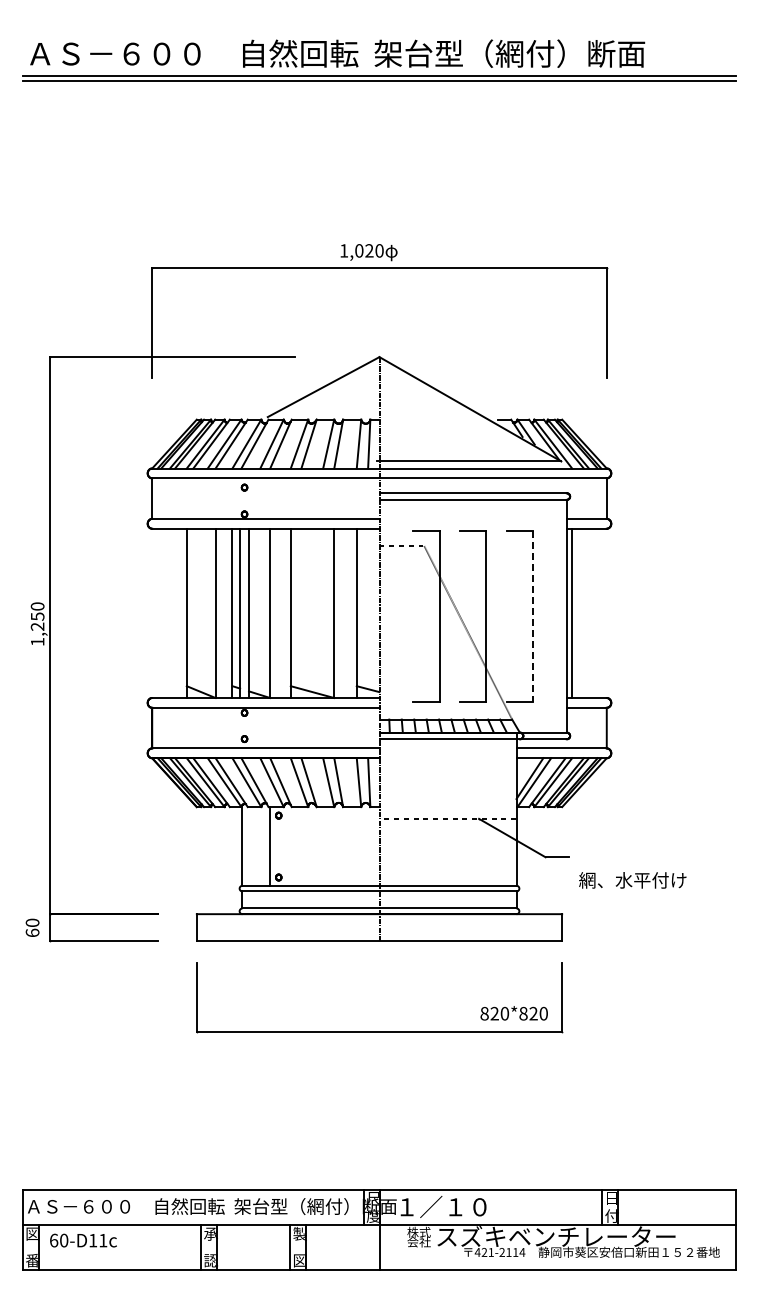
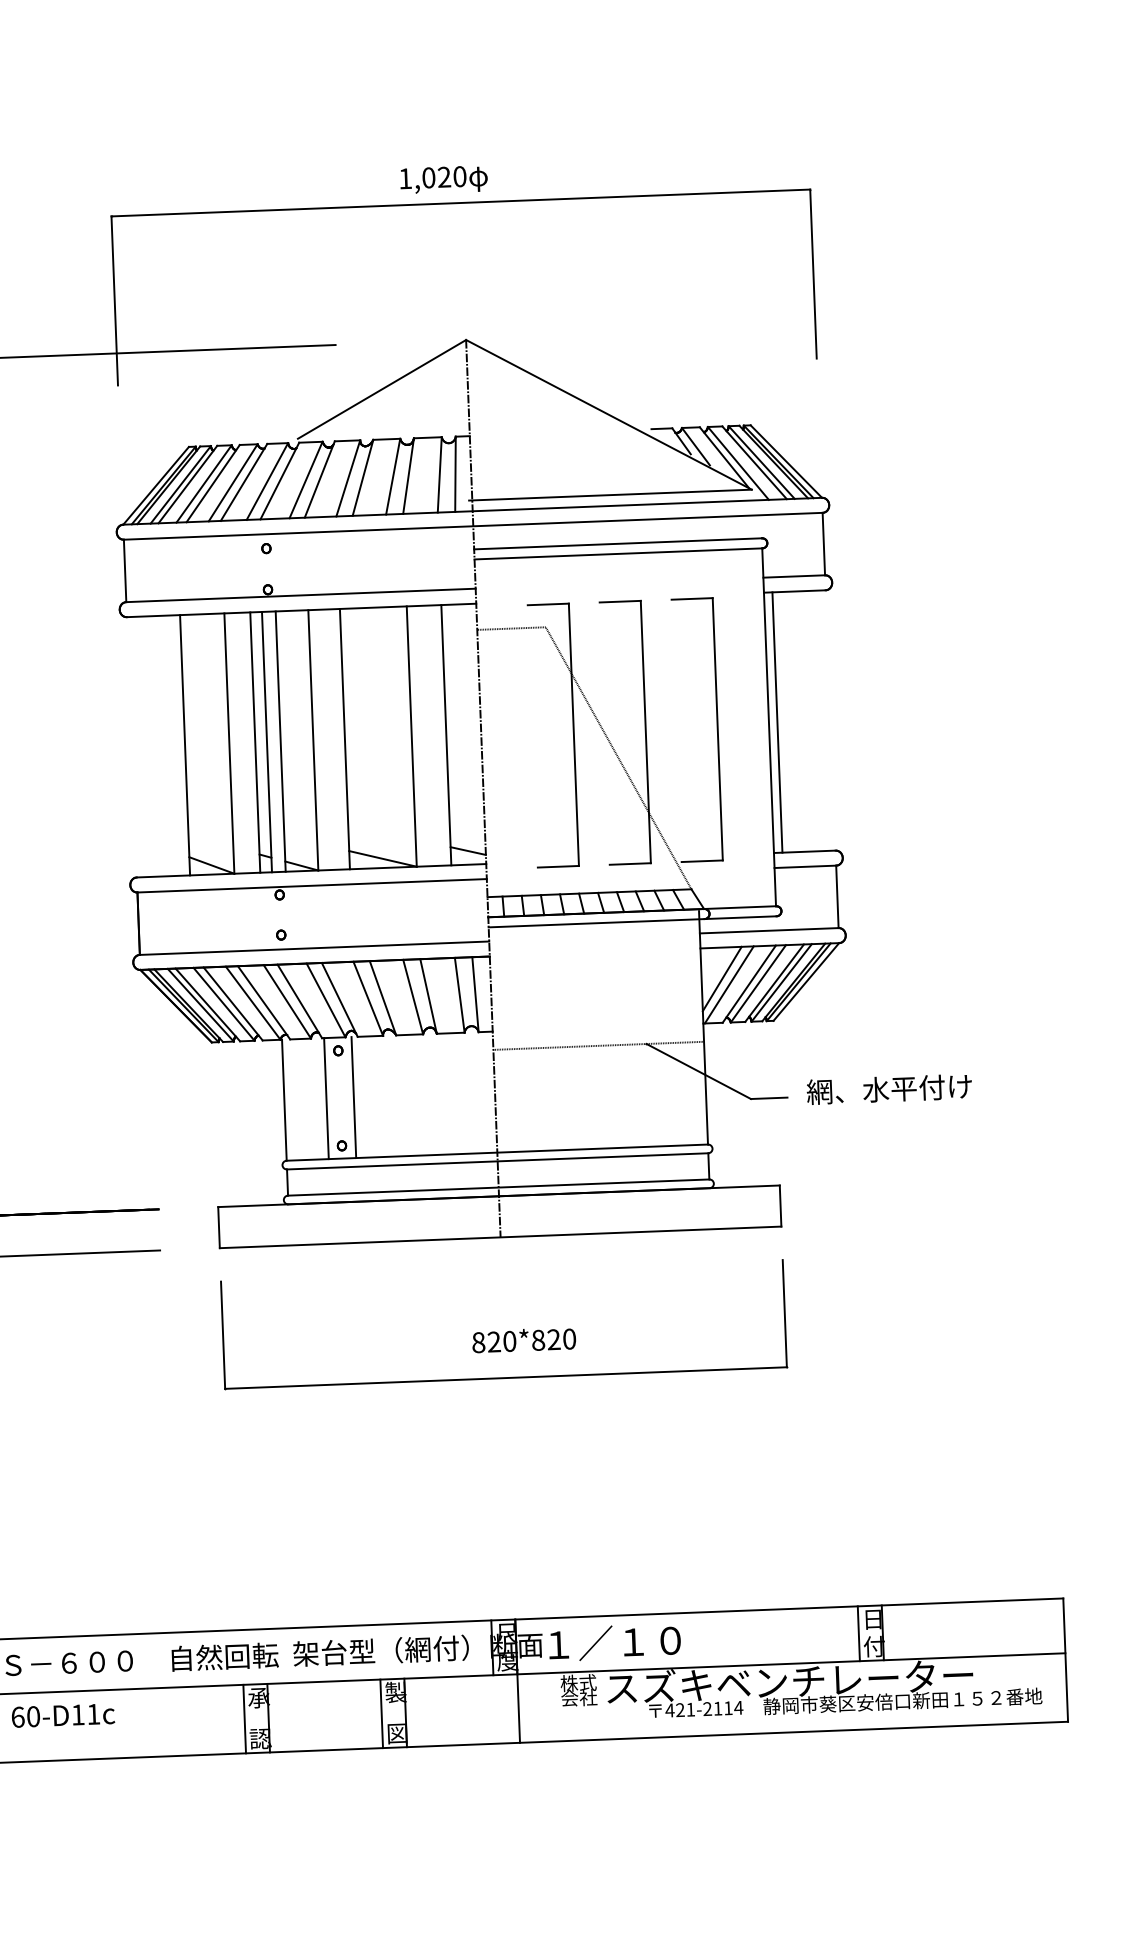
line: (533, 616) -> (718, 729), dashed -> solid
line: (287, 846) -> (353, 1097), added
text: (632, 880) -> (889, 1089), moved
text: (513, 1013) -> (523, 1340), moved

